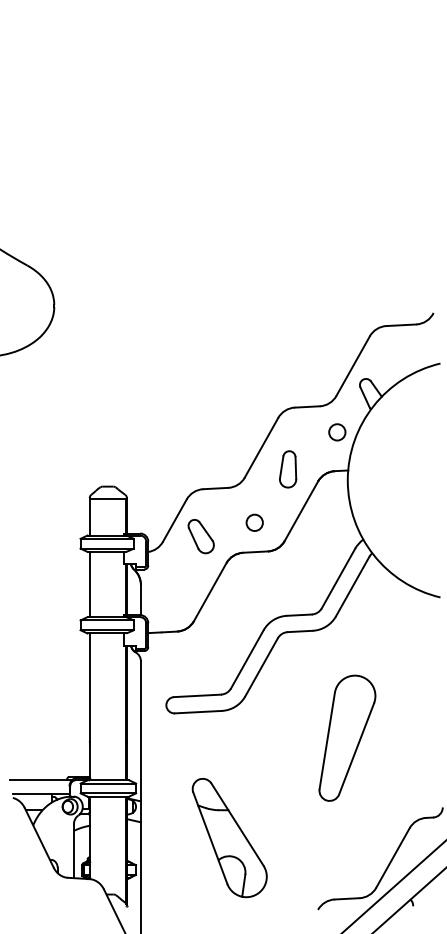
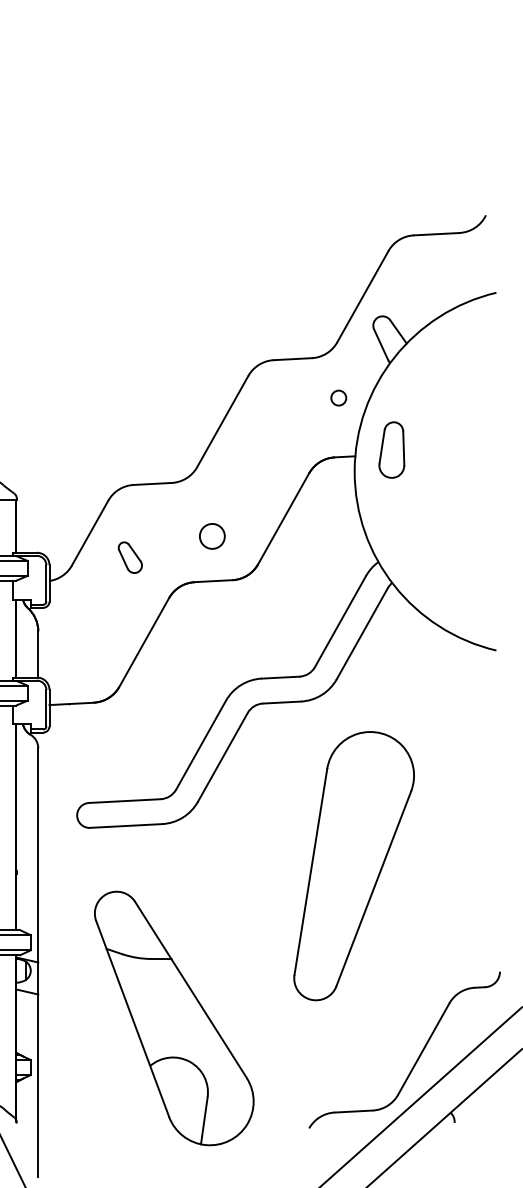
circle: (337, 432) -> (338, 398), size x0.6
part: (288, 469) -> (392, 450), moved
part: (200, 536) -> (129, 557), size x0.6
part: (347, 737) -> (354, 864), size x1.4
part: (229, 837) -> (173, 1017), size x1.4

